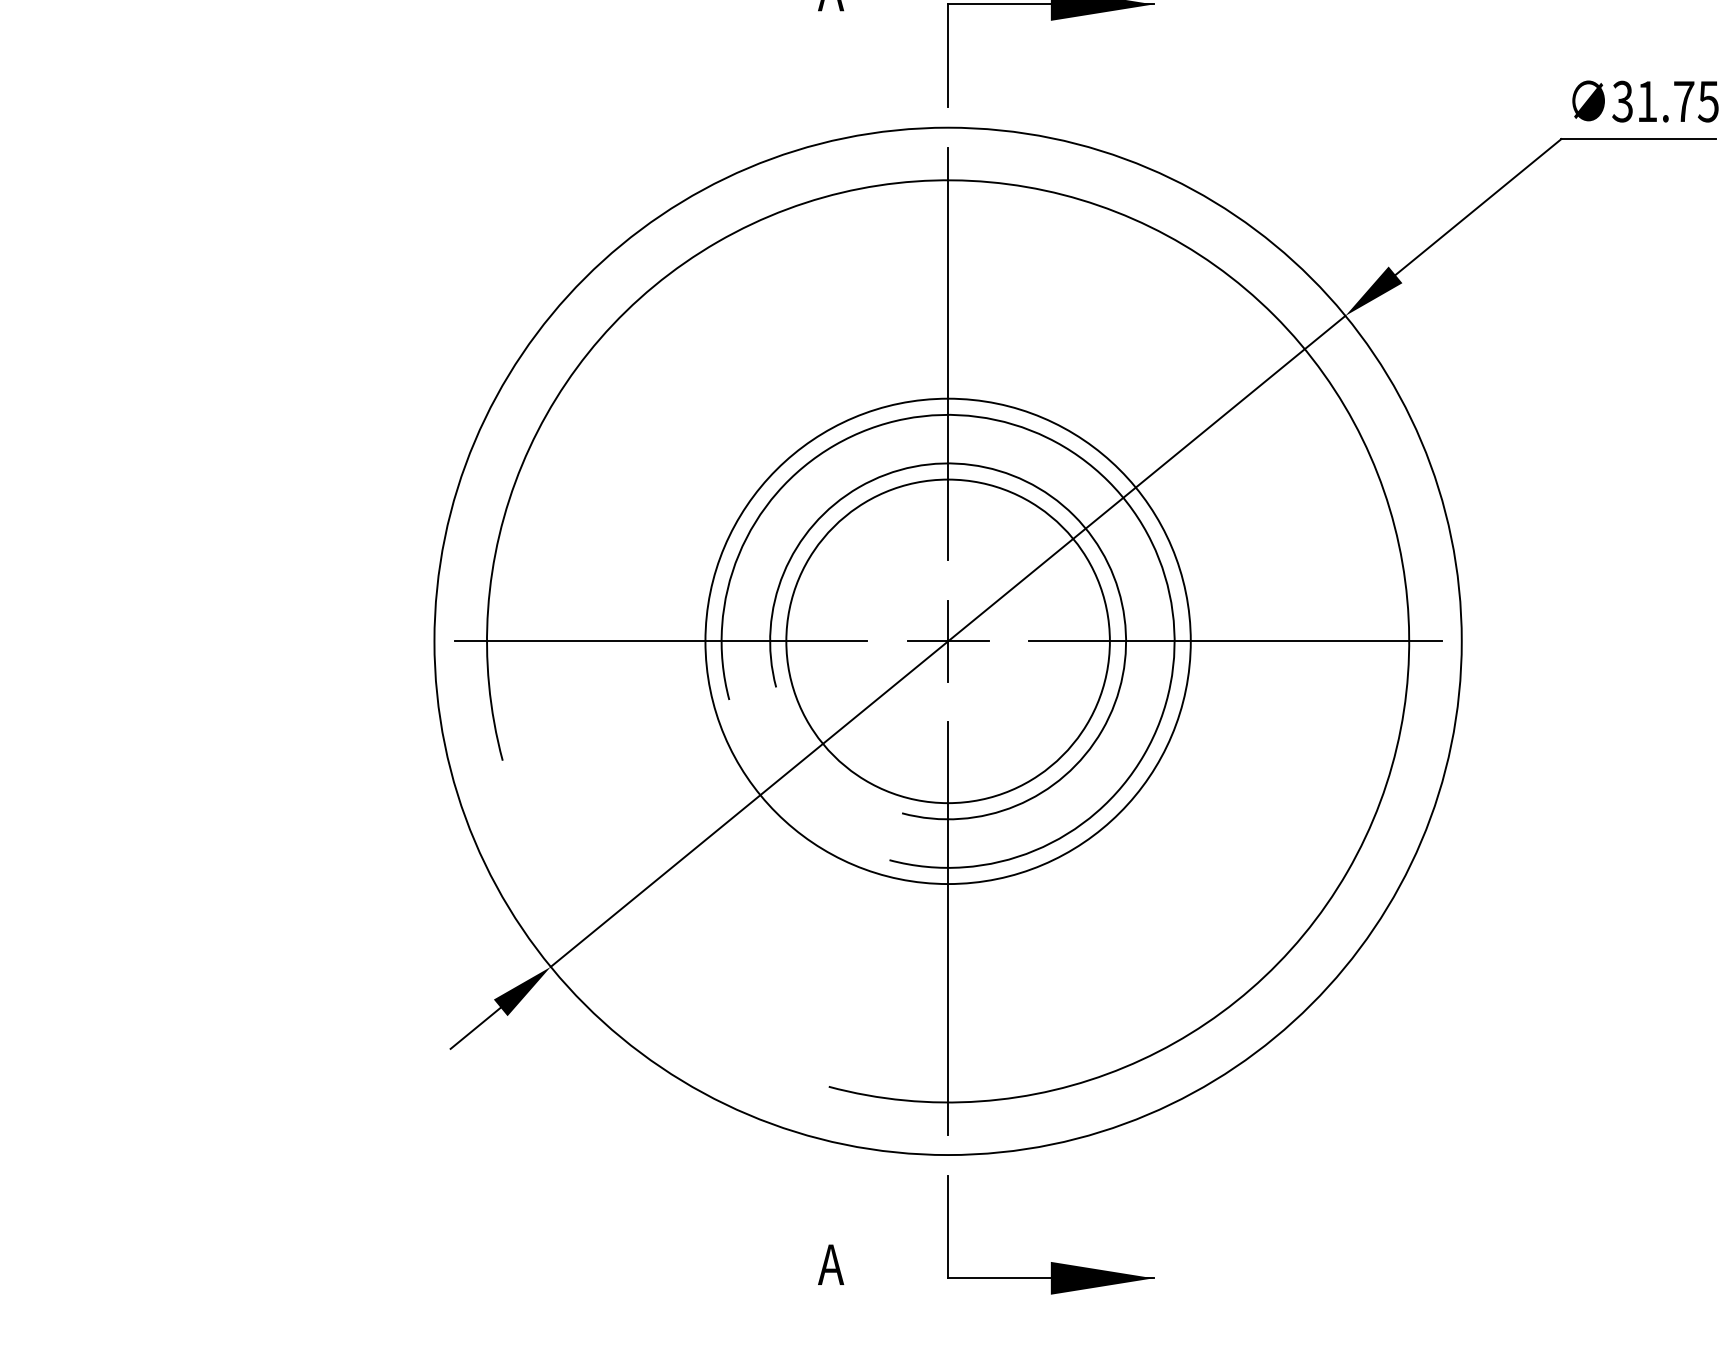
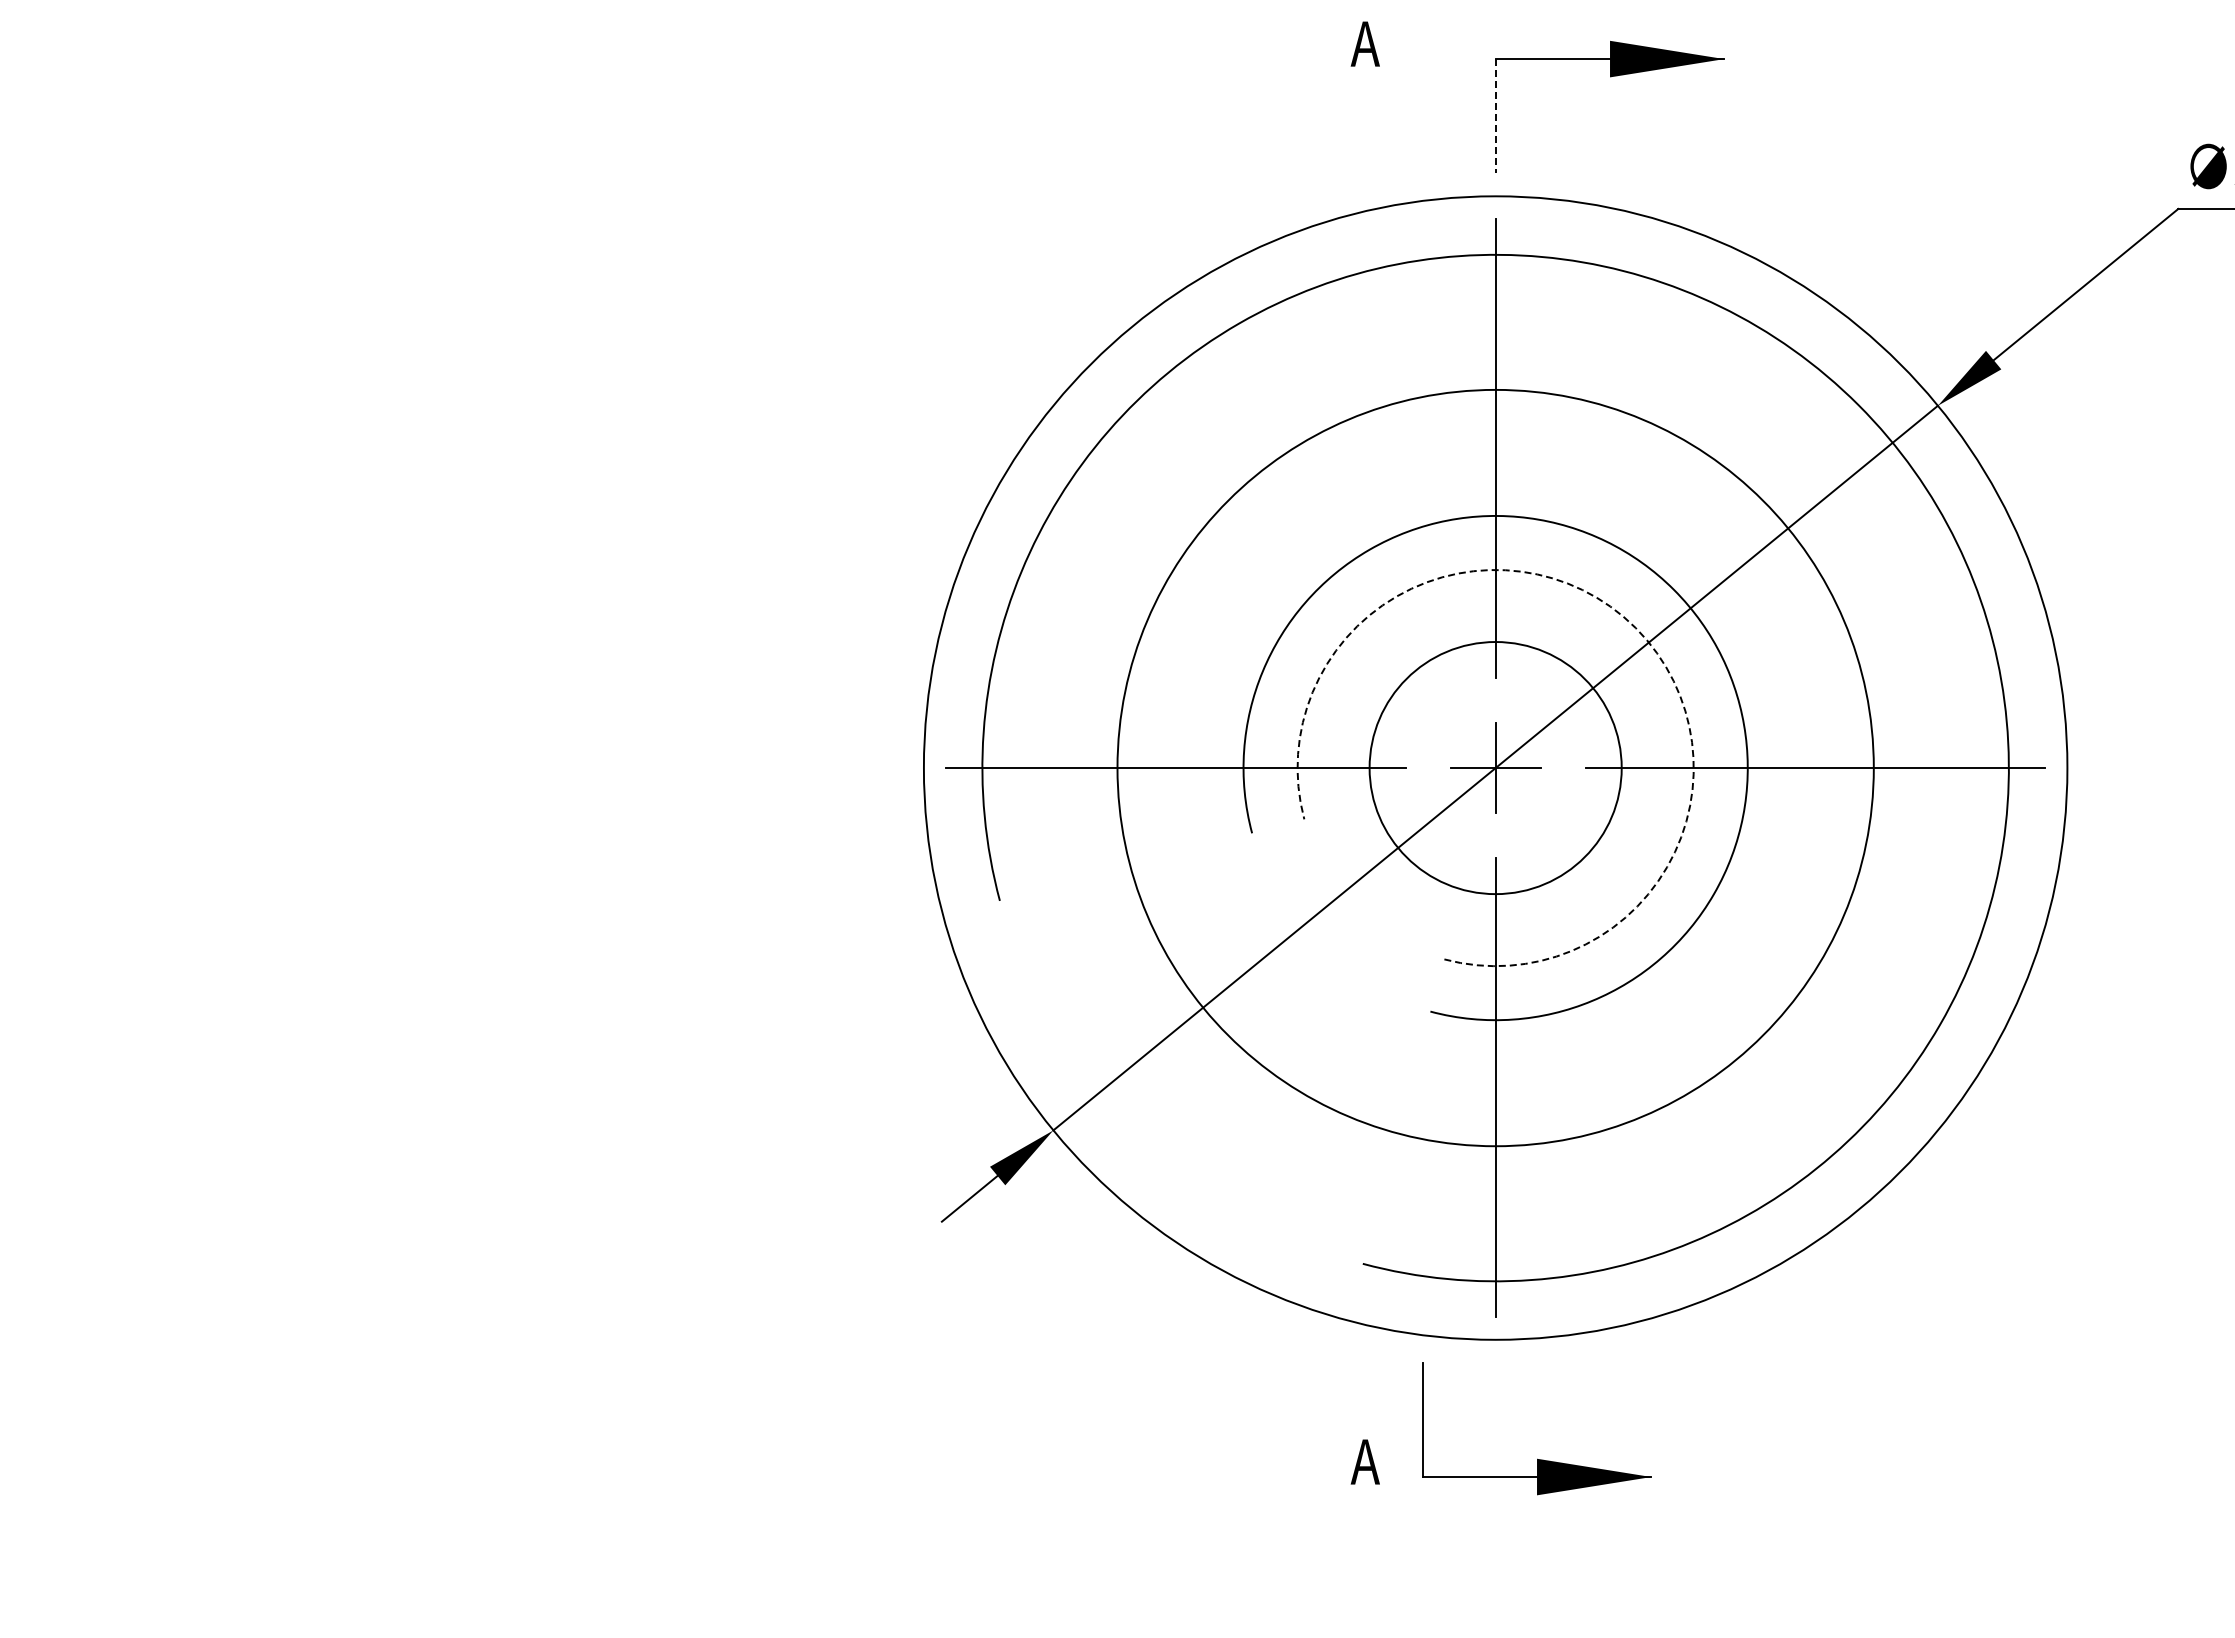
line: (947, 56) -> (1495, 116), solid -> dashed
arc: (1073, 515) -> (1635, 628), solid -> dashed
circle: (947, 640) -> (1495, 767), size x0.7
circle: (947, 640) -> (1495, 767), size x1.4
part: (1051, 1261) -> (1537, 1458), moved

